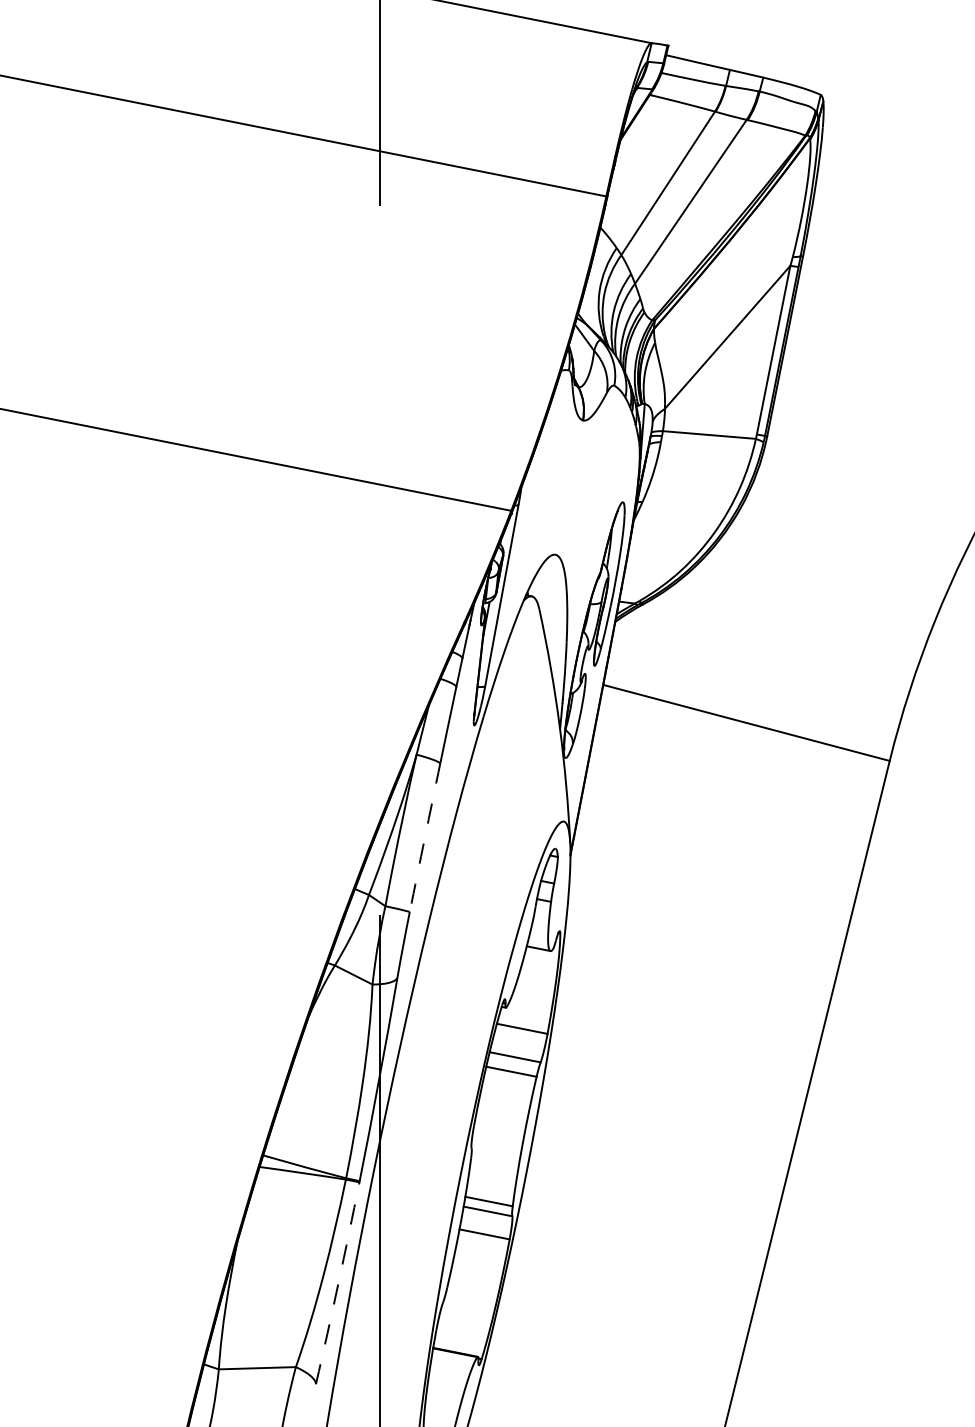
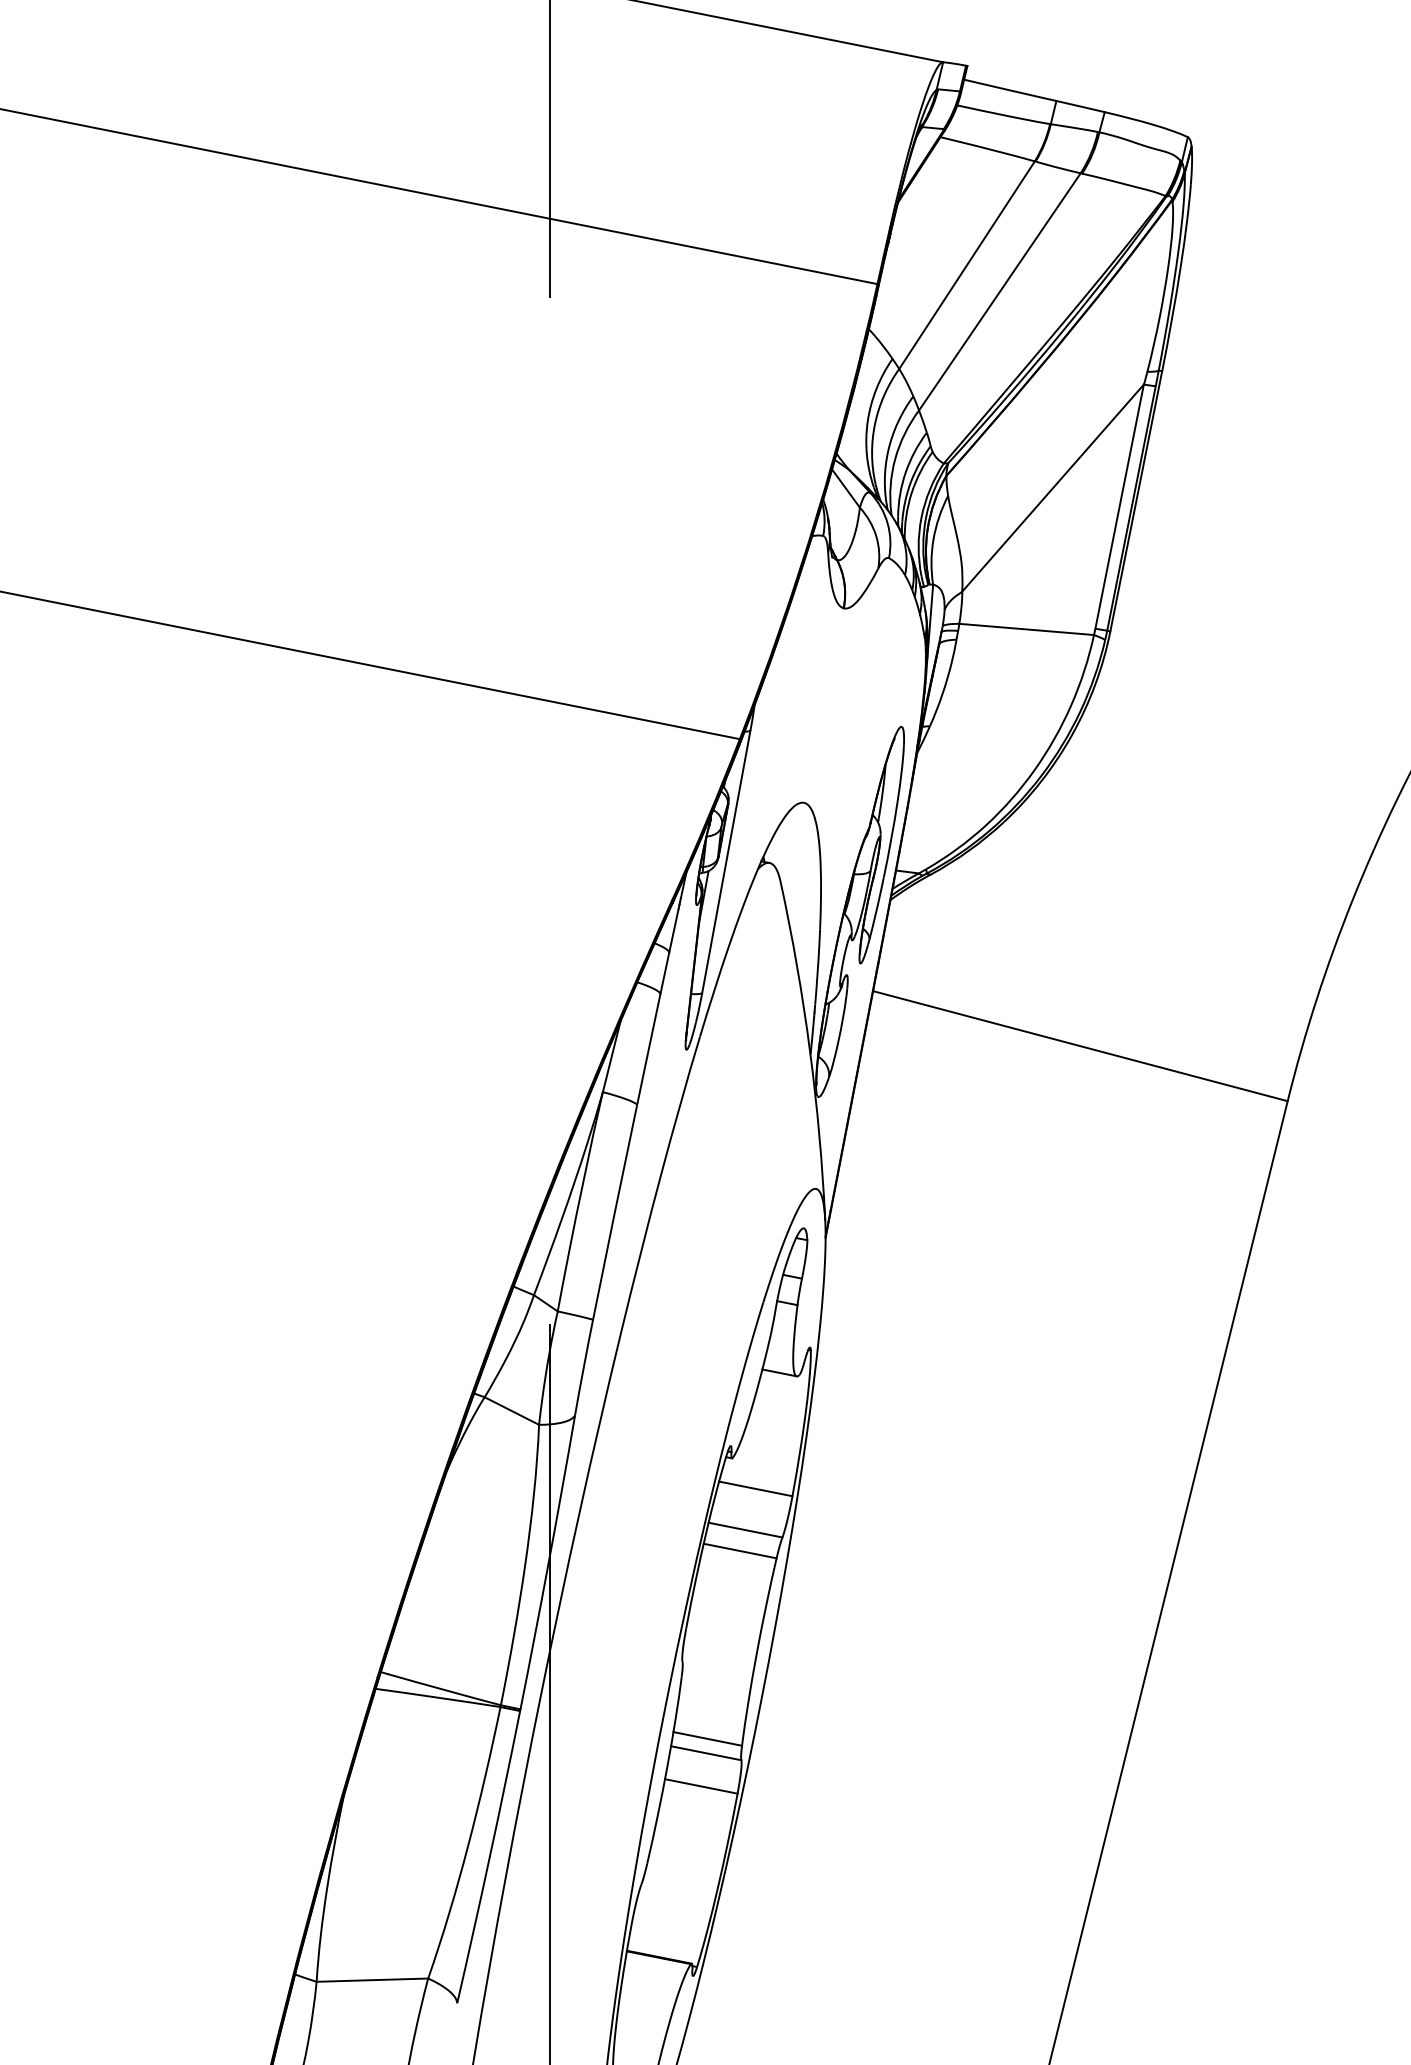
arc: (424, 837) -> (614, 1211), dashed -> solid
arc: (338, 1283) -> (489, 1857), dashed -> solid

